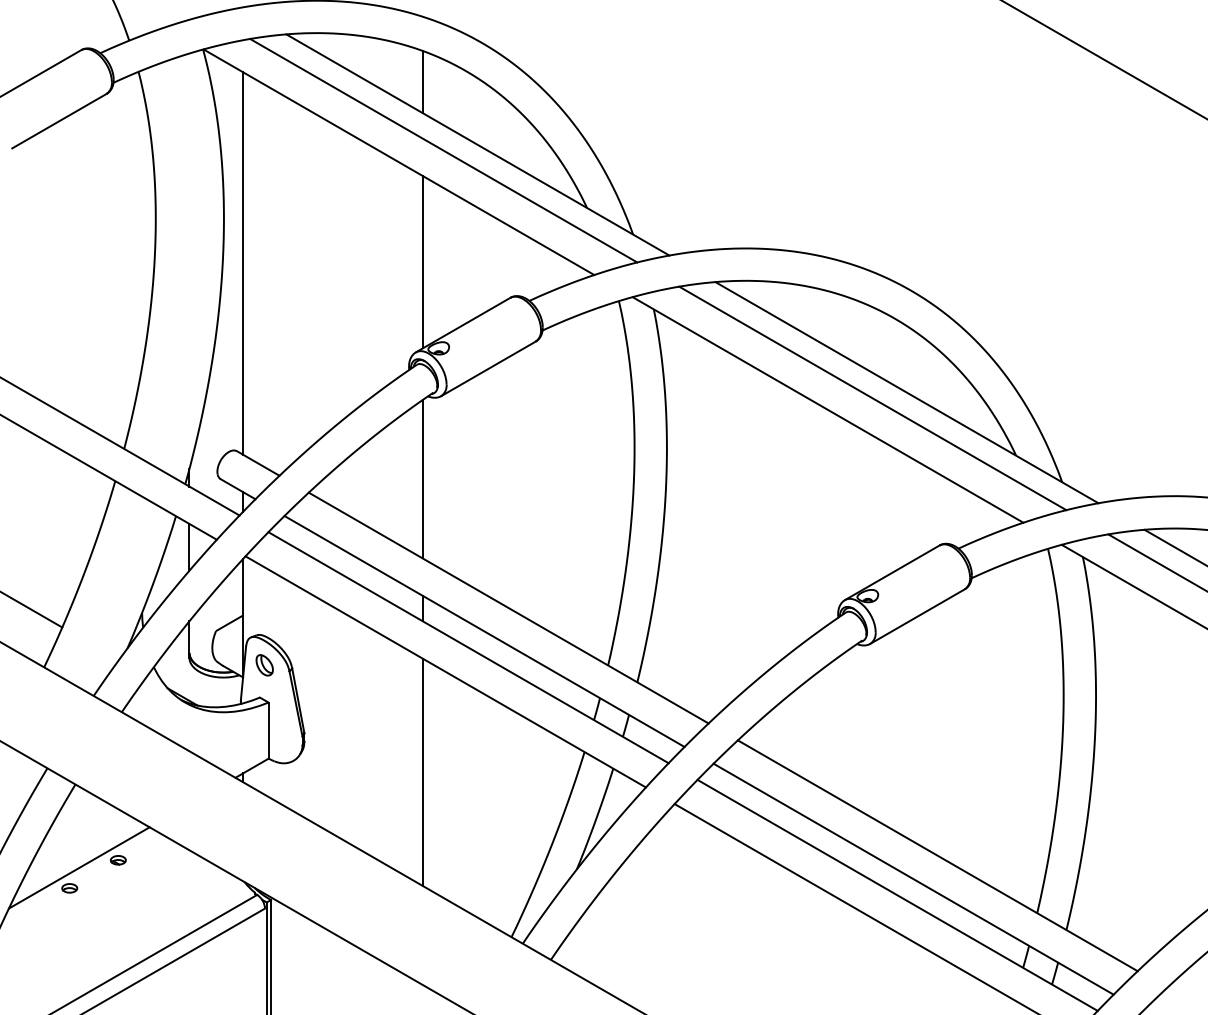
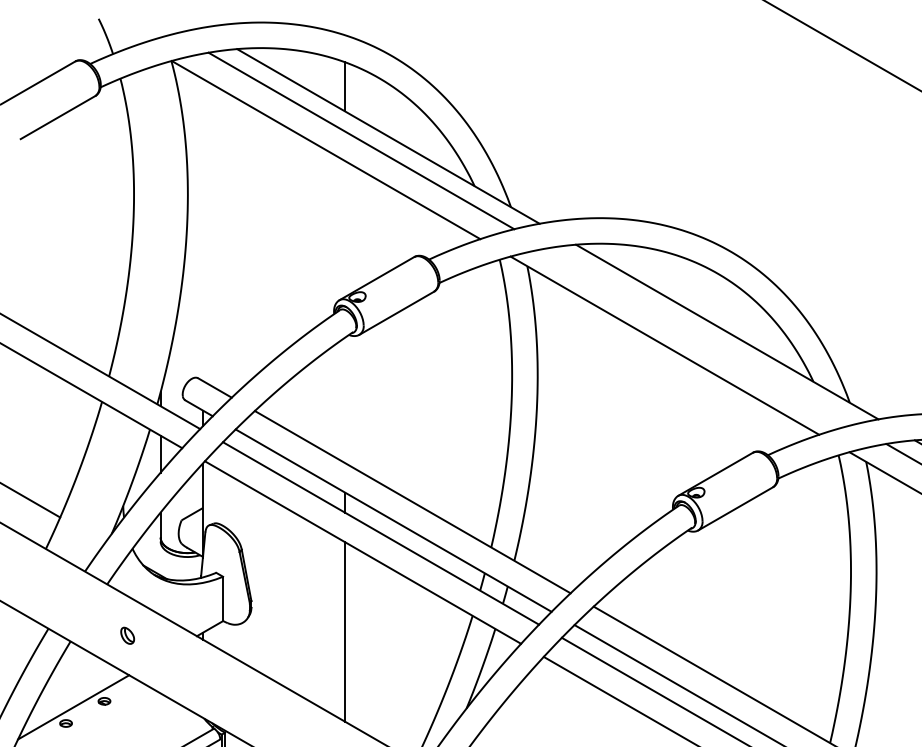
line: (422, 262) -> (344, 229), removed
line: (243, 263) -> (203, 230), removed
line: (872, 398) -> (700, 336), removed
line: (422, 478) -> (344, 399), removed
part: (264, 665) -> (127, 635), moved

